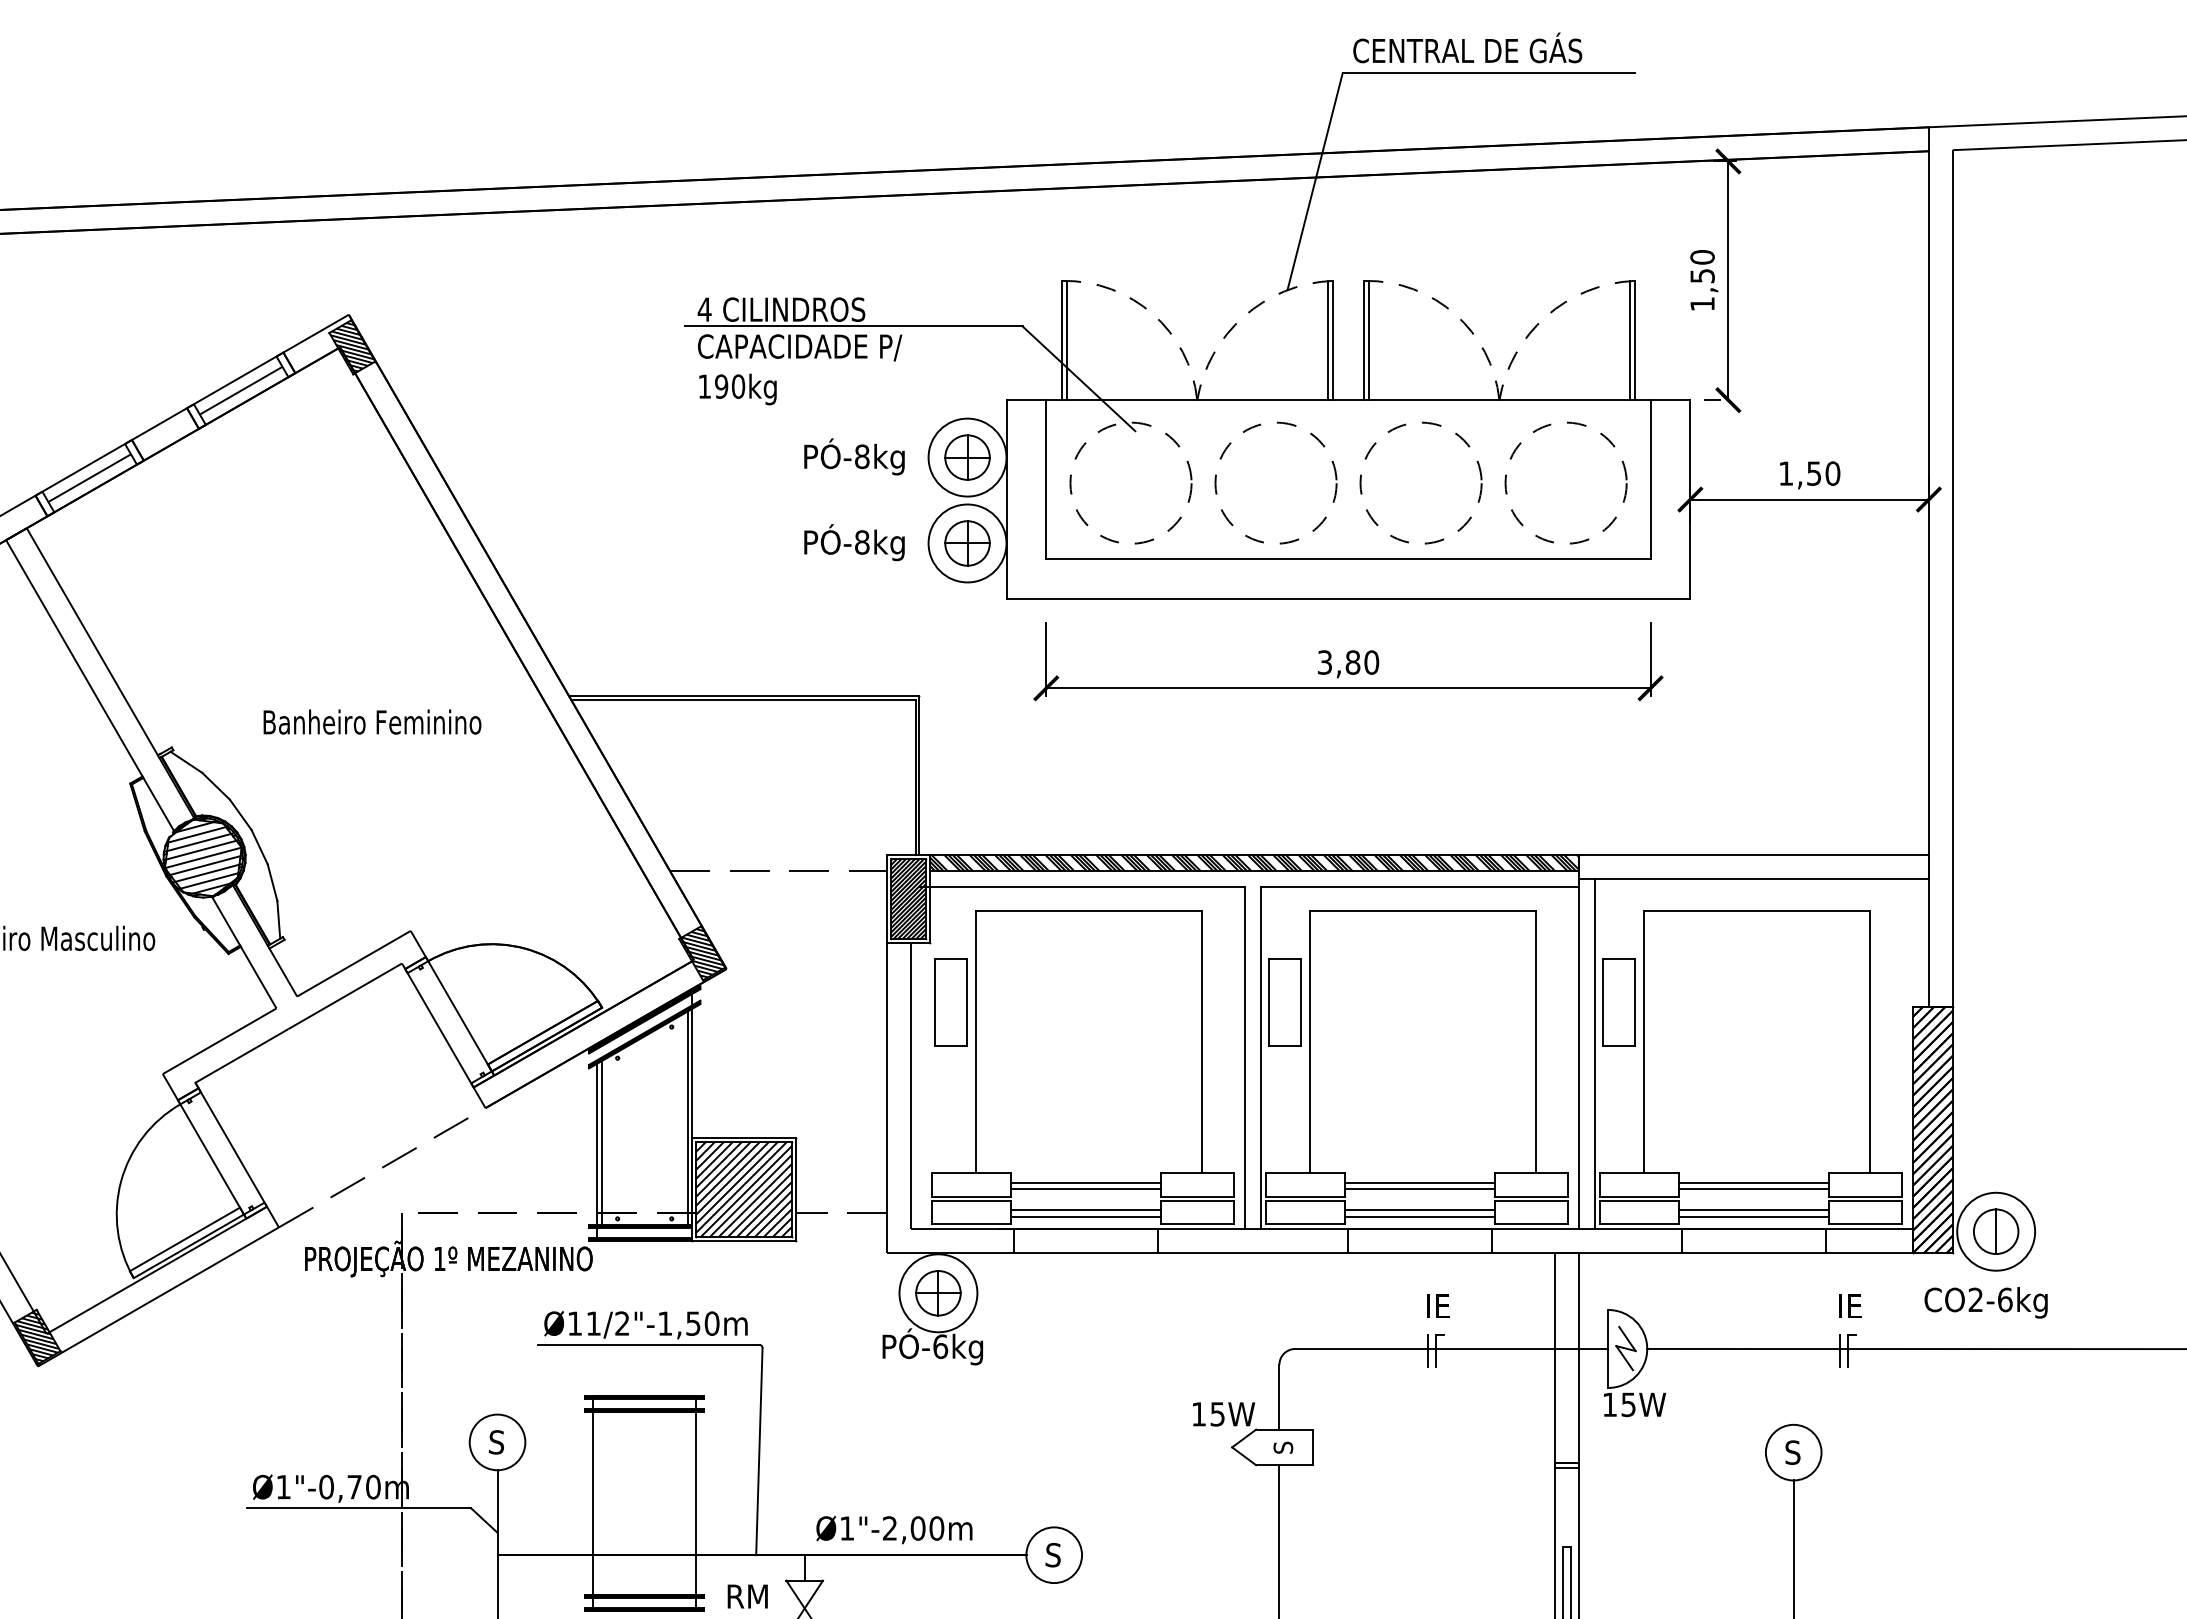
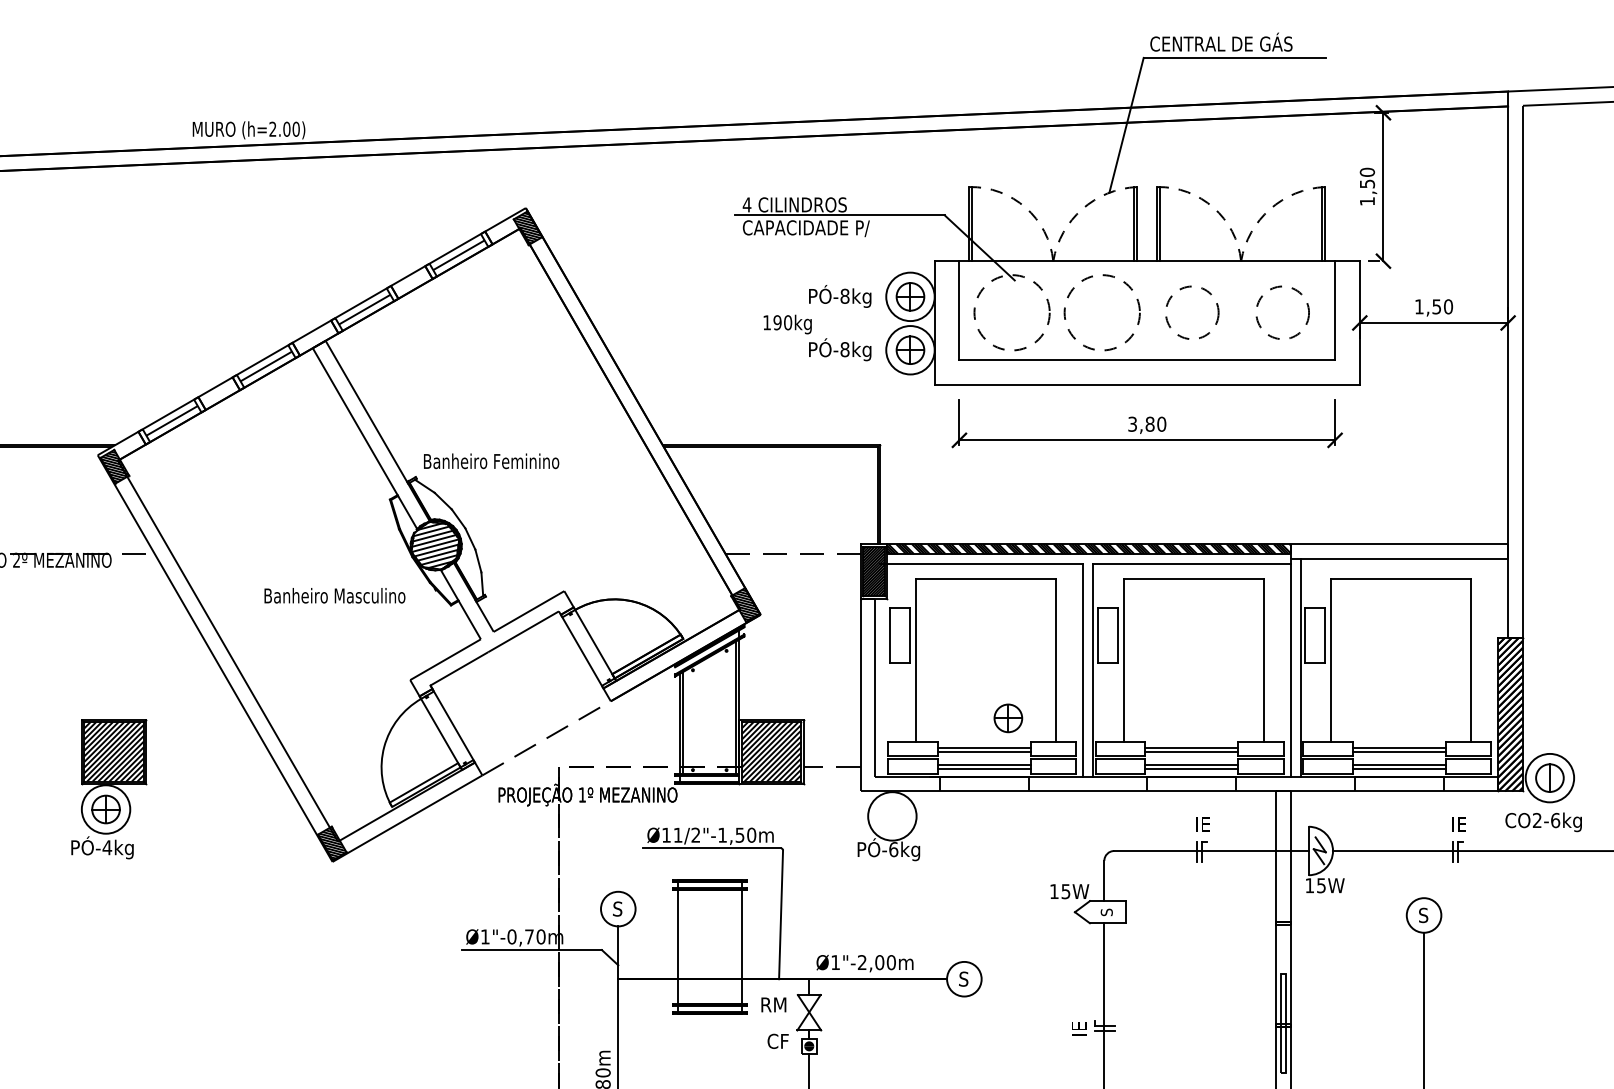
text: (737, 389) -> (787, 324), moved
circle: (1419, 482) -> (1191, 312), size x0.7
circle: (1565, 482) -> (1282, 312), size x0.7
text: (372, 722) -> (491, 461), moved
part: (938, 1293) -> (1008, 718), moved

